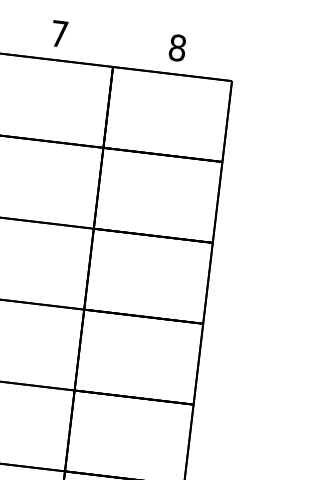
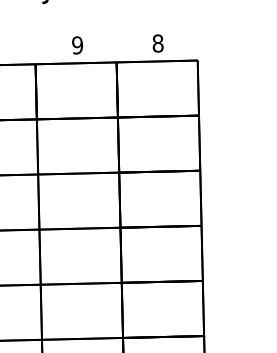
text: (59, 34) -> (77, 45), 7 -> 9

